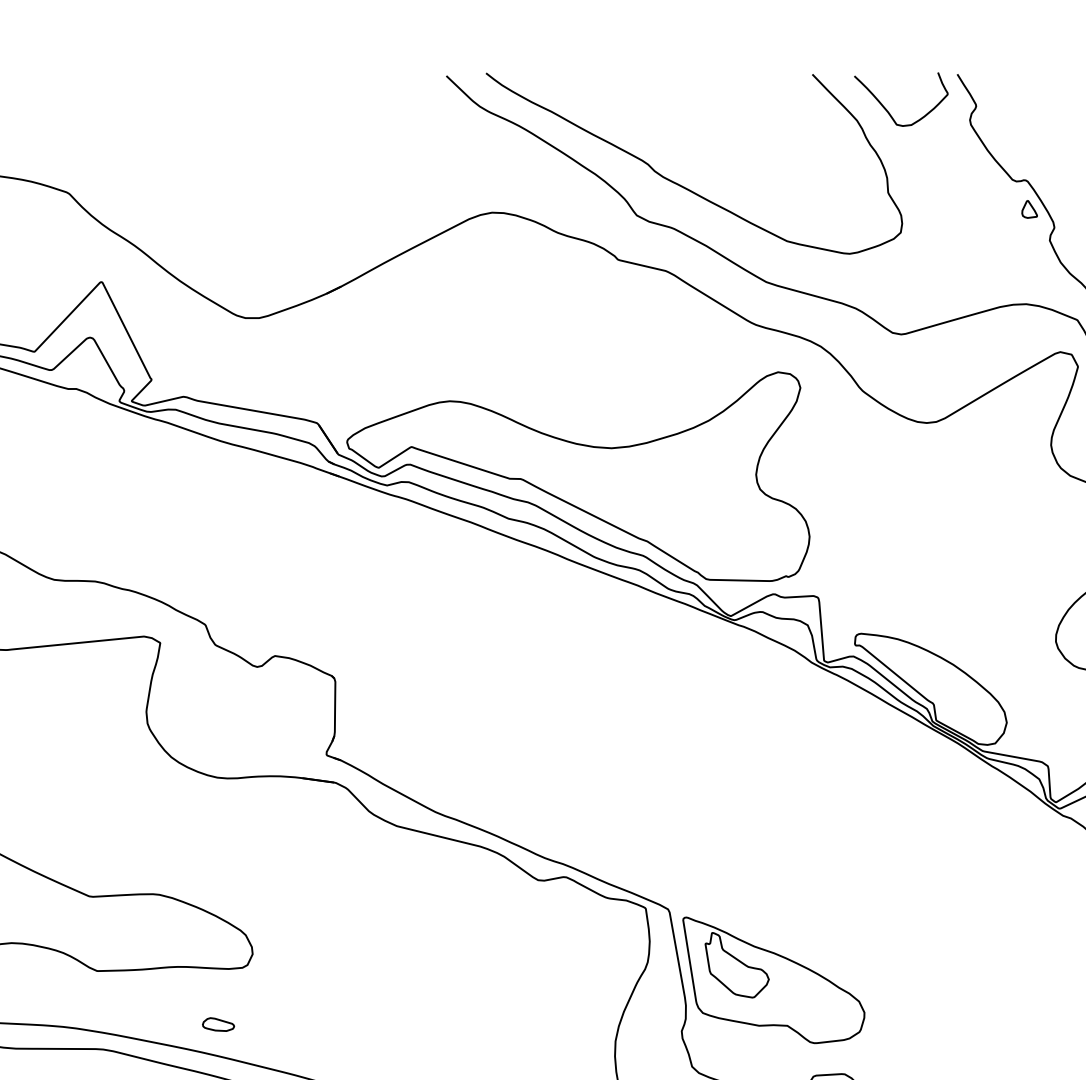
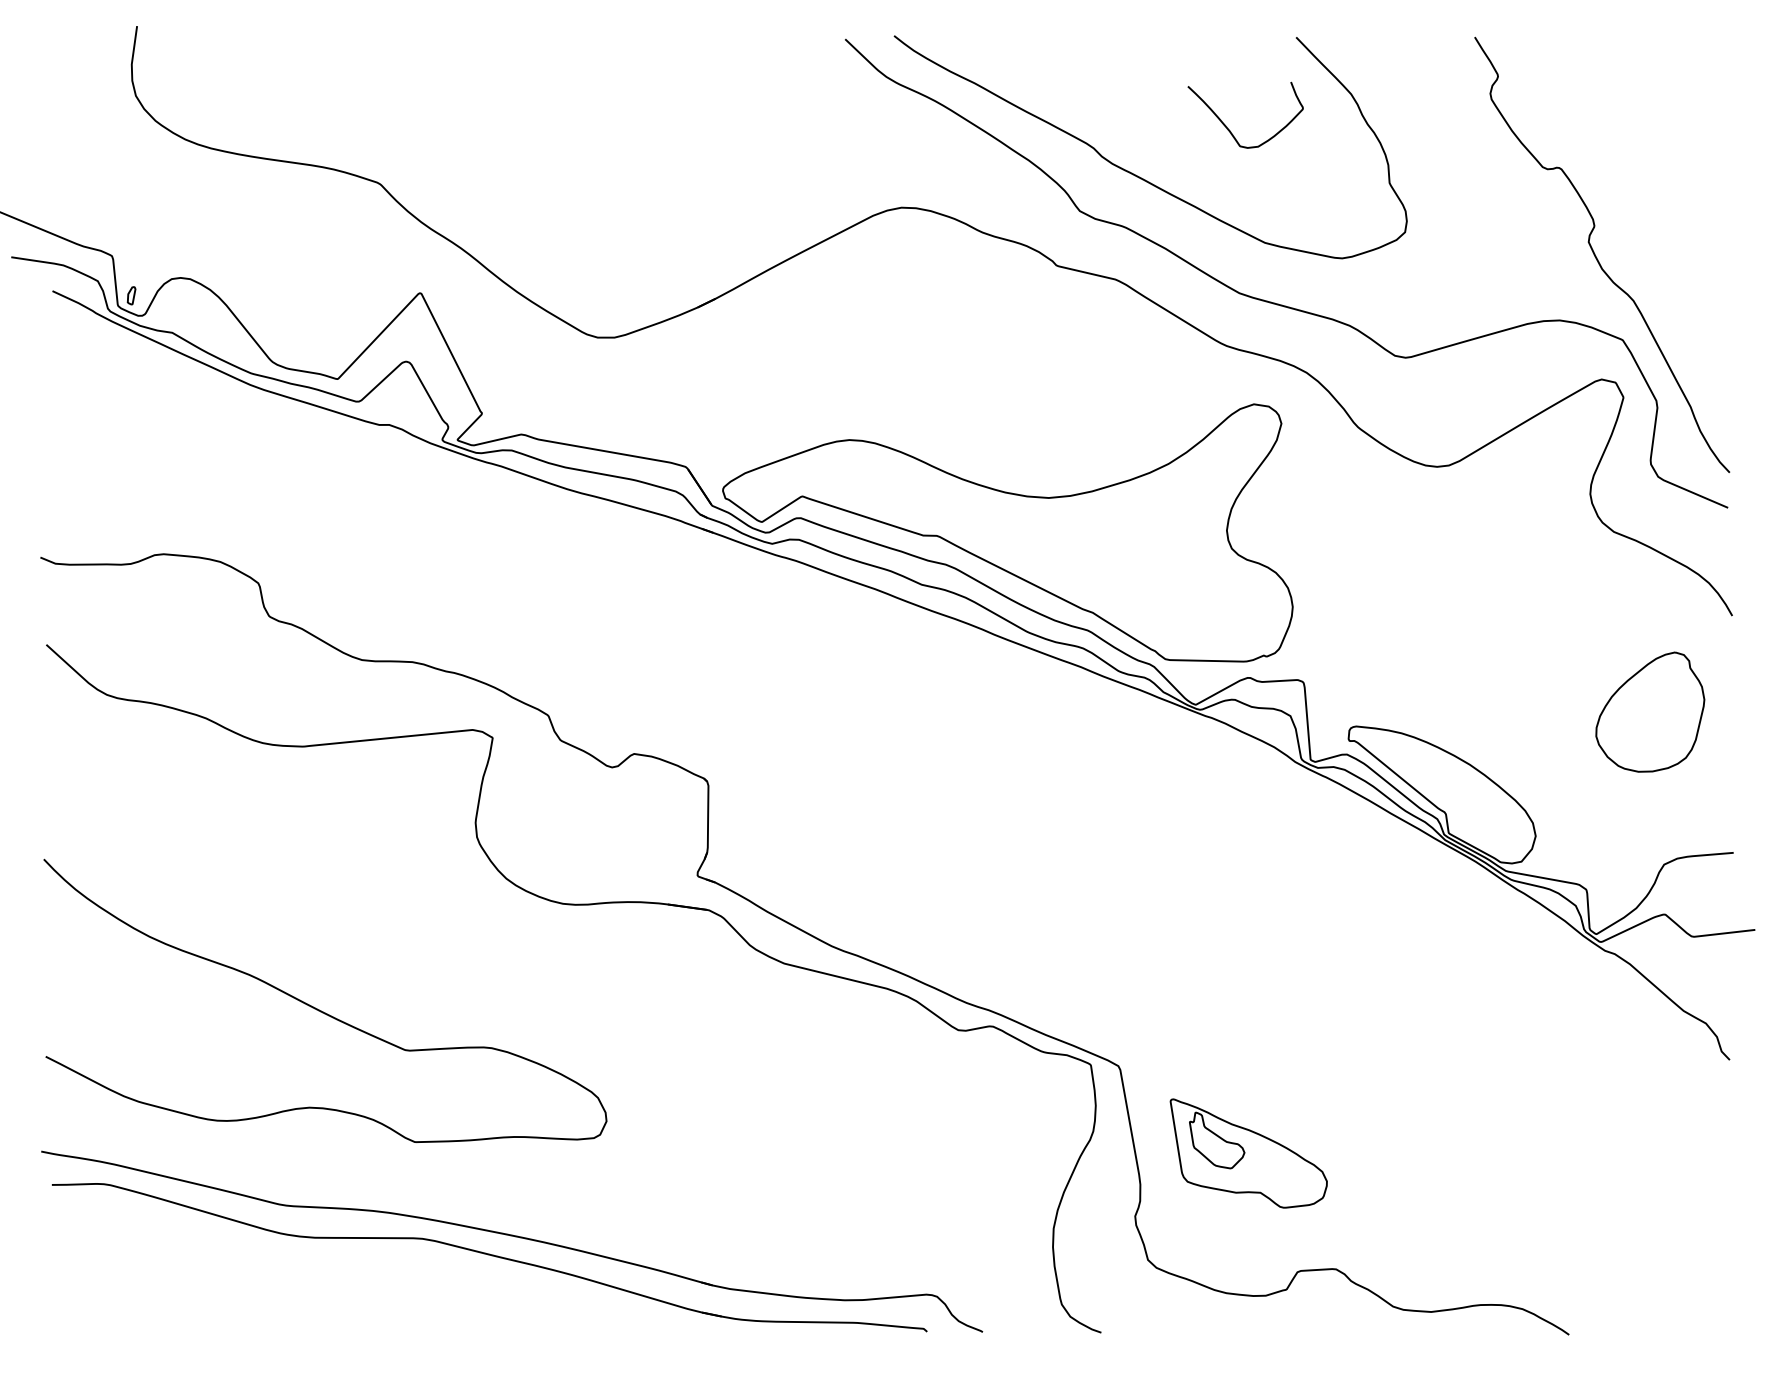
curve: (888, 111) -> (1229, 129), moved
part: (1029, 209) -> (1563, 203), removed
part: (773, 980) -> (1248, 1153), size x0.7
part: (218, 1024) -> (564, 1207), removed

